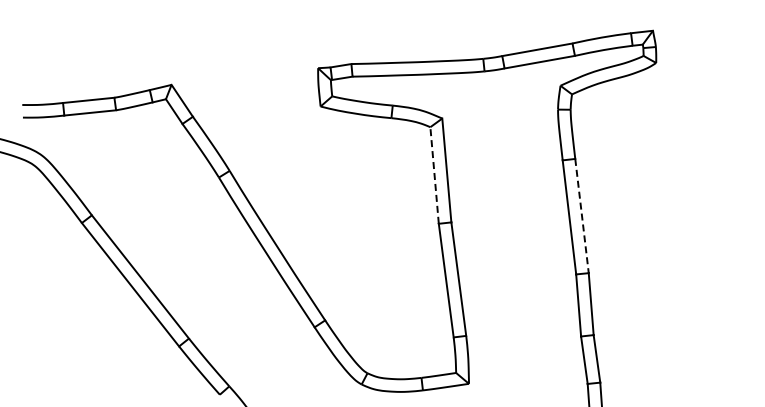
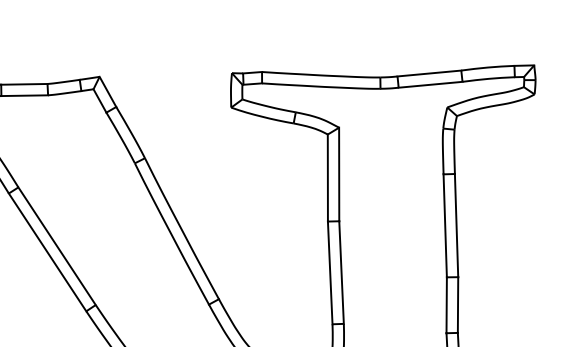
line: (434, 175) -> (327, 178), dashed -> solid
line: (582, 216) -> (456, 226), dashed -> solid

